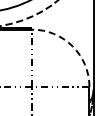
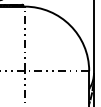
arc: (72, 46) -> (70, 25), dashed -> solid

